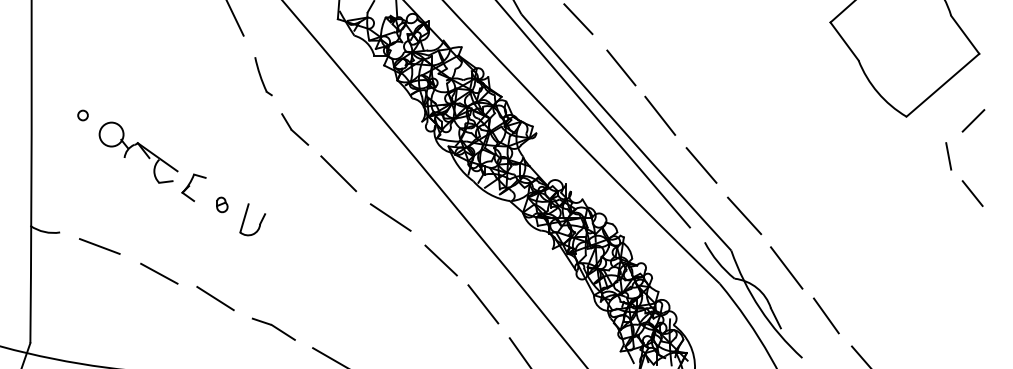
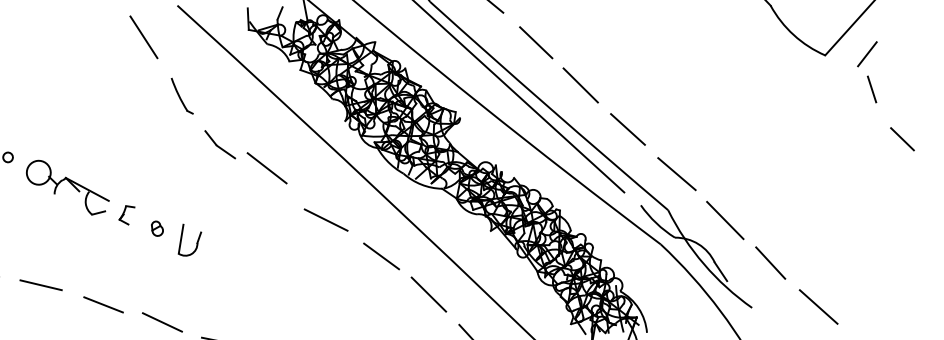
line: (973, 120) -> (867, 53), moved
line: (338, 173) -> (266, 168), moved
part: (193, 187) -> (126, 215), size x0.7
line: (972, 193) -> (902, 139), moved

